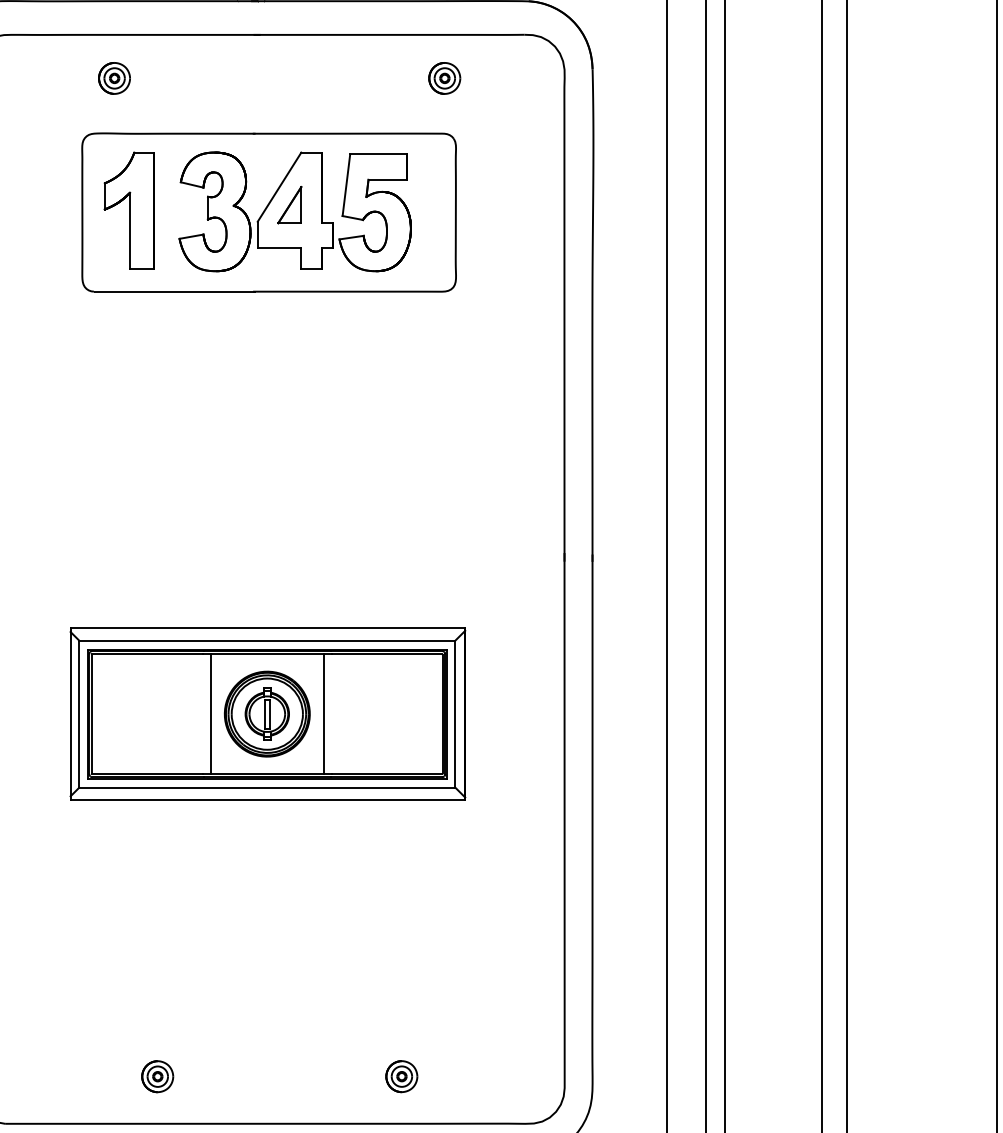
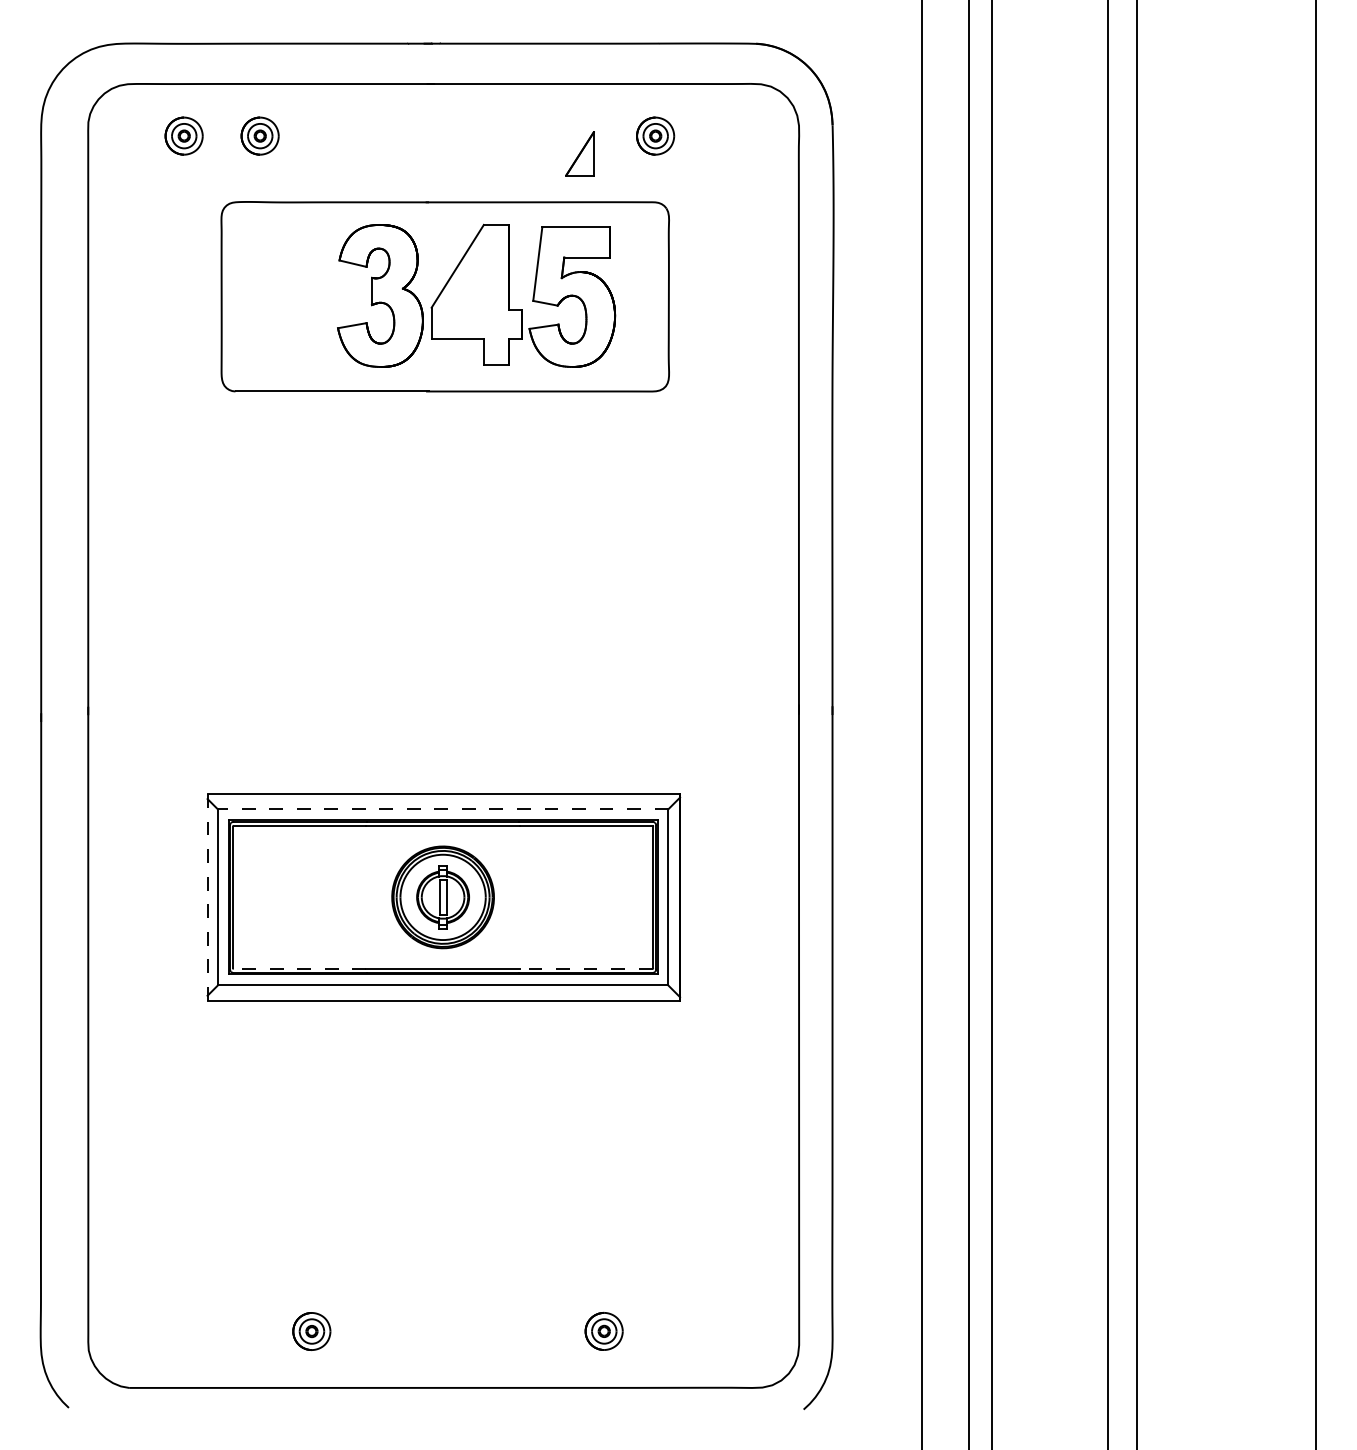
part: (50, 77) -> (183, 135), added
part: (289, 204) -> (579, 153), moved
part: (129, 210) -> (277, 294), removed
line: (266, 640) -> (442, 809), solid -> dashed
line: (210, 713) -> (375, 896), removed
line: (323, 713) -> (510, 896), removed
line: (70, 714) -> (207, 897), solid -> dashed
line: (147, 773) -> (299, 968), solid -> dashed
line: (386, 773) -> (585, 968), solid -> dashed

